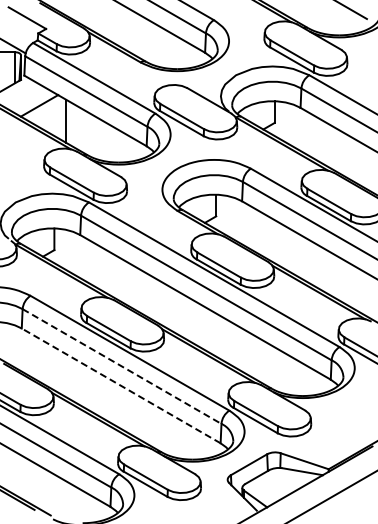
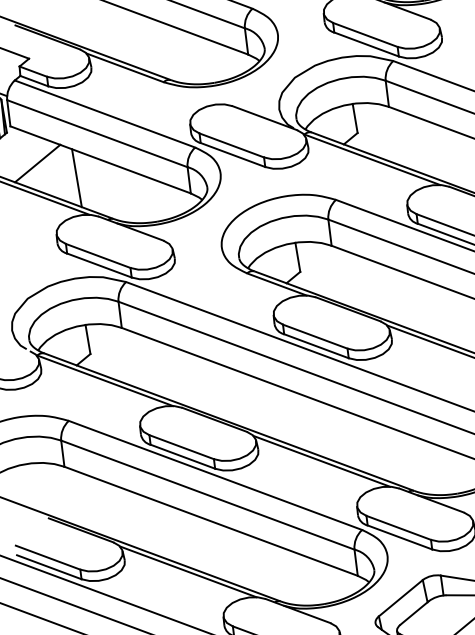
line: (122, 366) -> (208, 494), dashed -> solid
line: (121, 385) -> (211, 520), dashed -> solid

